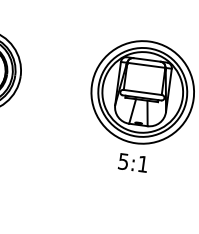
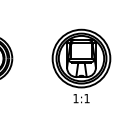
text: (122, 161) -> (75, 98), 5:1 -> 1:1

